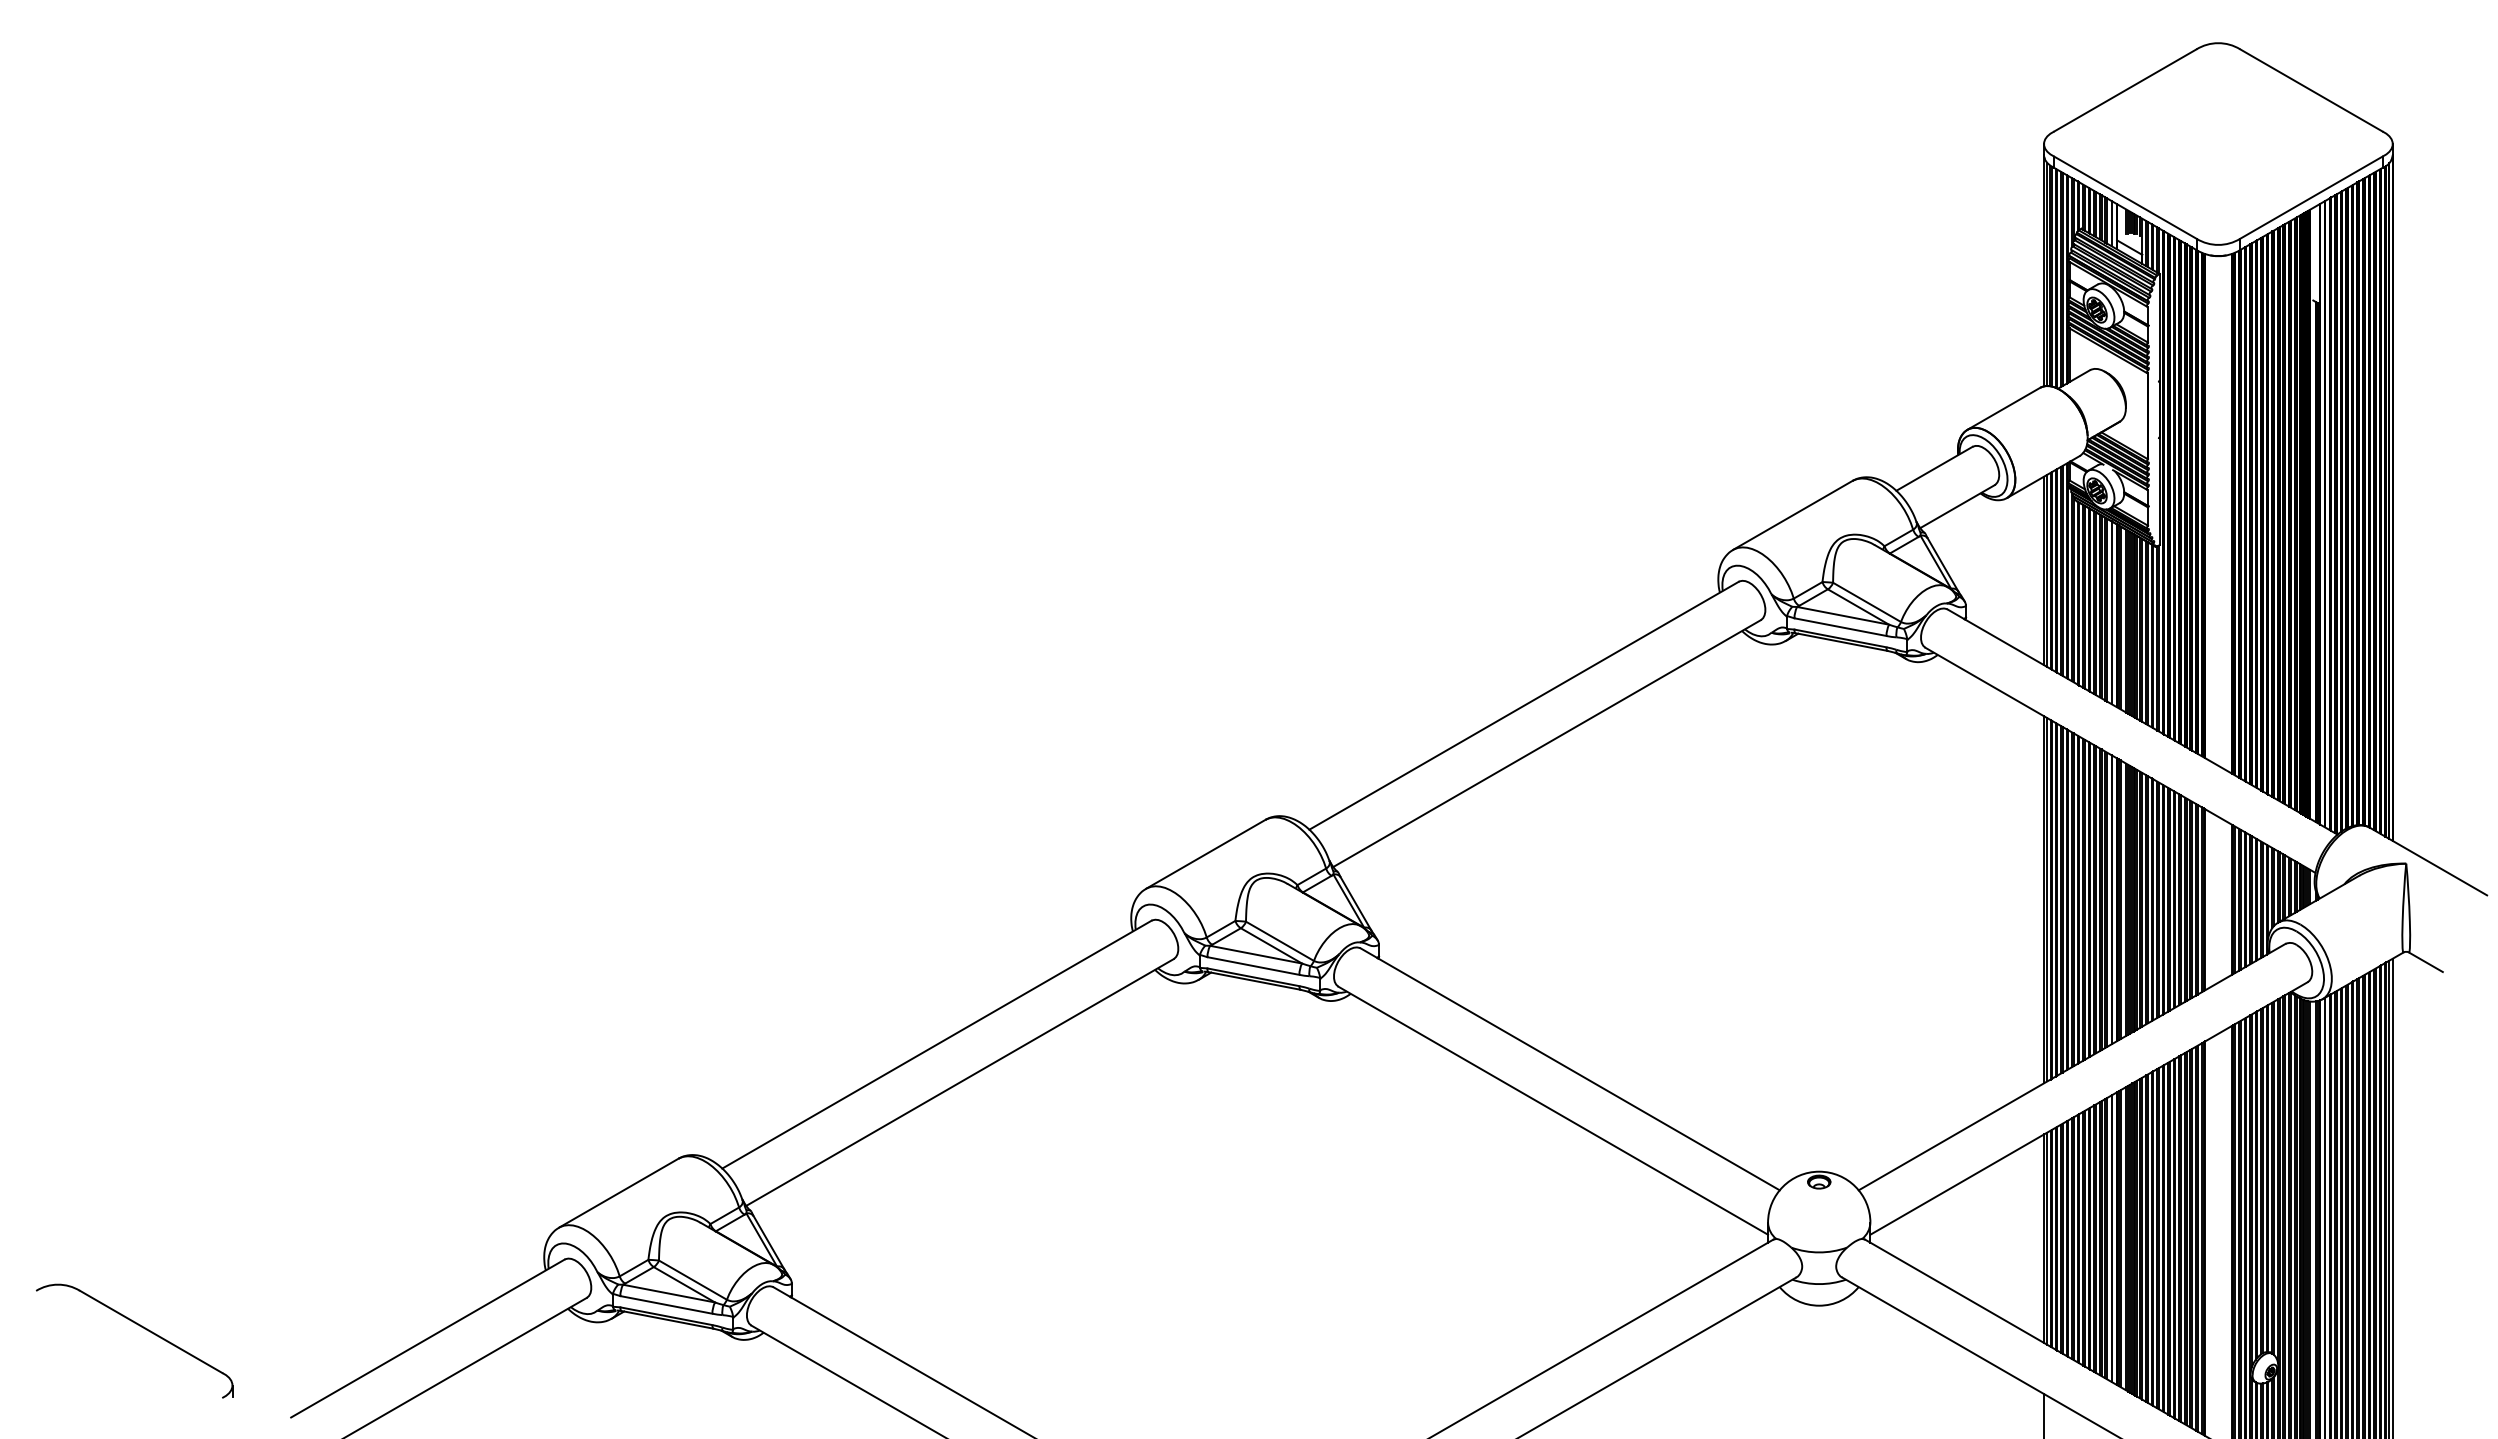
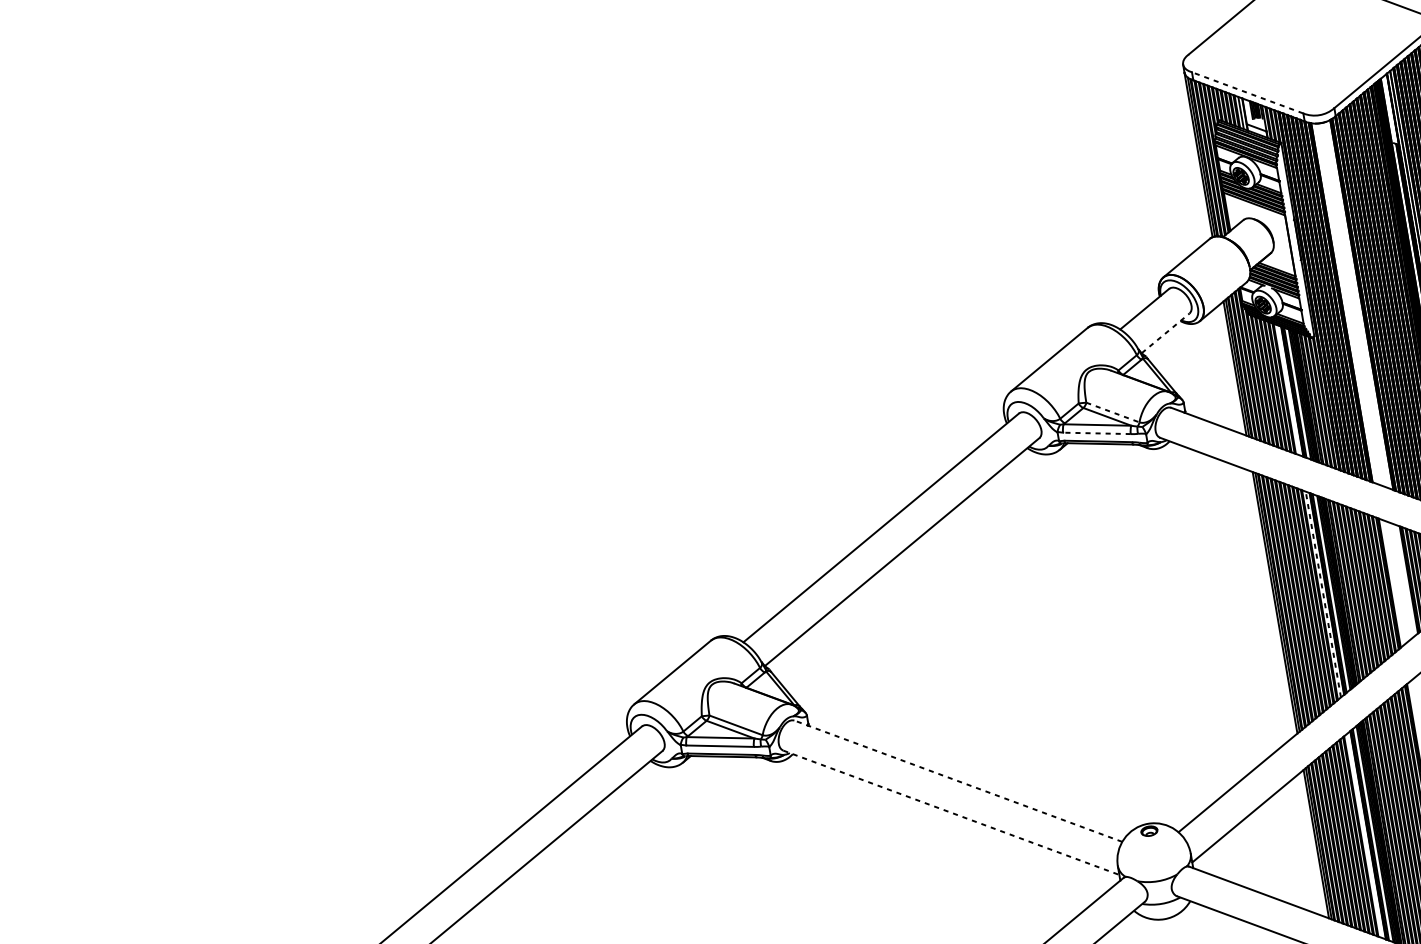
line: (2125, 197) -> (1247, 92), solid -> dashed
line: (1957, 506) -> (1165, 333), solid -> dashed
line: (1867, 602) -> (1113, 412), solid -> dashed
line: (2111, 612) -> (1288, 389), removed
line: (1840, 627) -> (1097, 433), solid -> dashed
line: (2111, 899) -> (1323, 594), solid -> dashed
line: (1570, 1069) -> (958, 781), solid -> dashed
line: (1553, 1110) -> (951, 812), solid -> dashed
line: (2111, 1238) -> (1364, 835), removed

